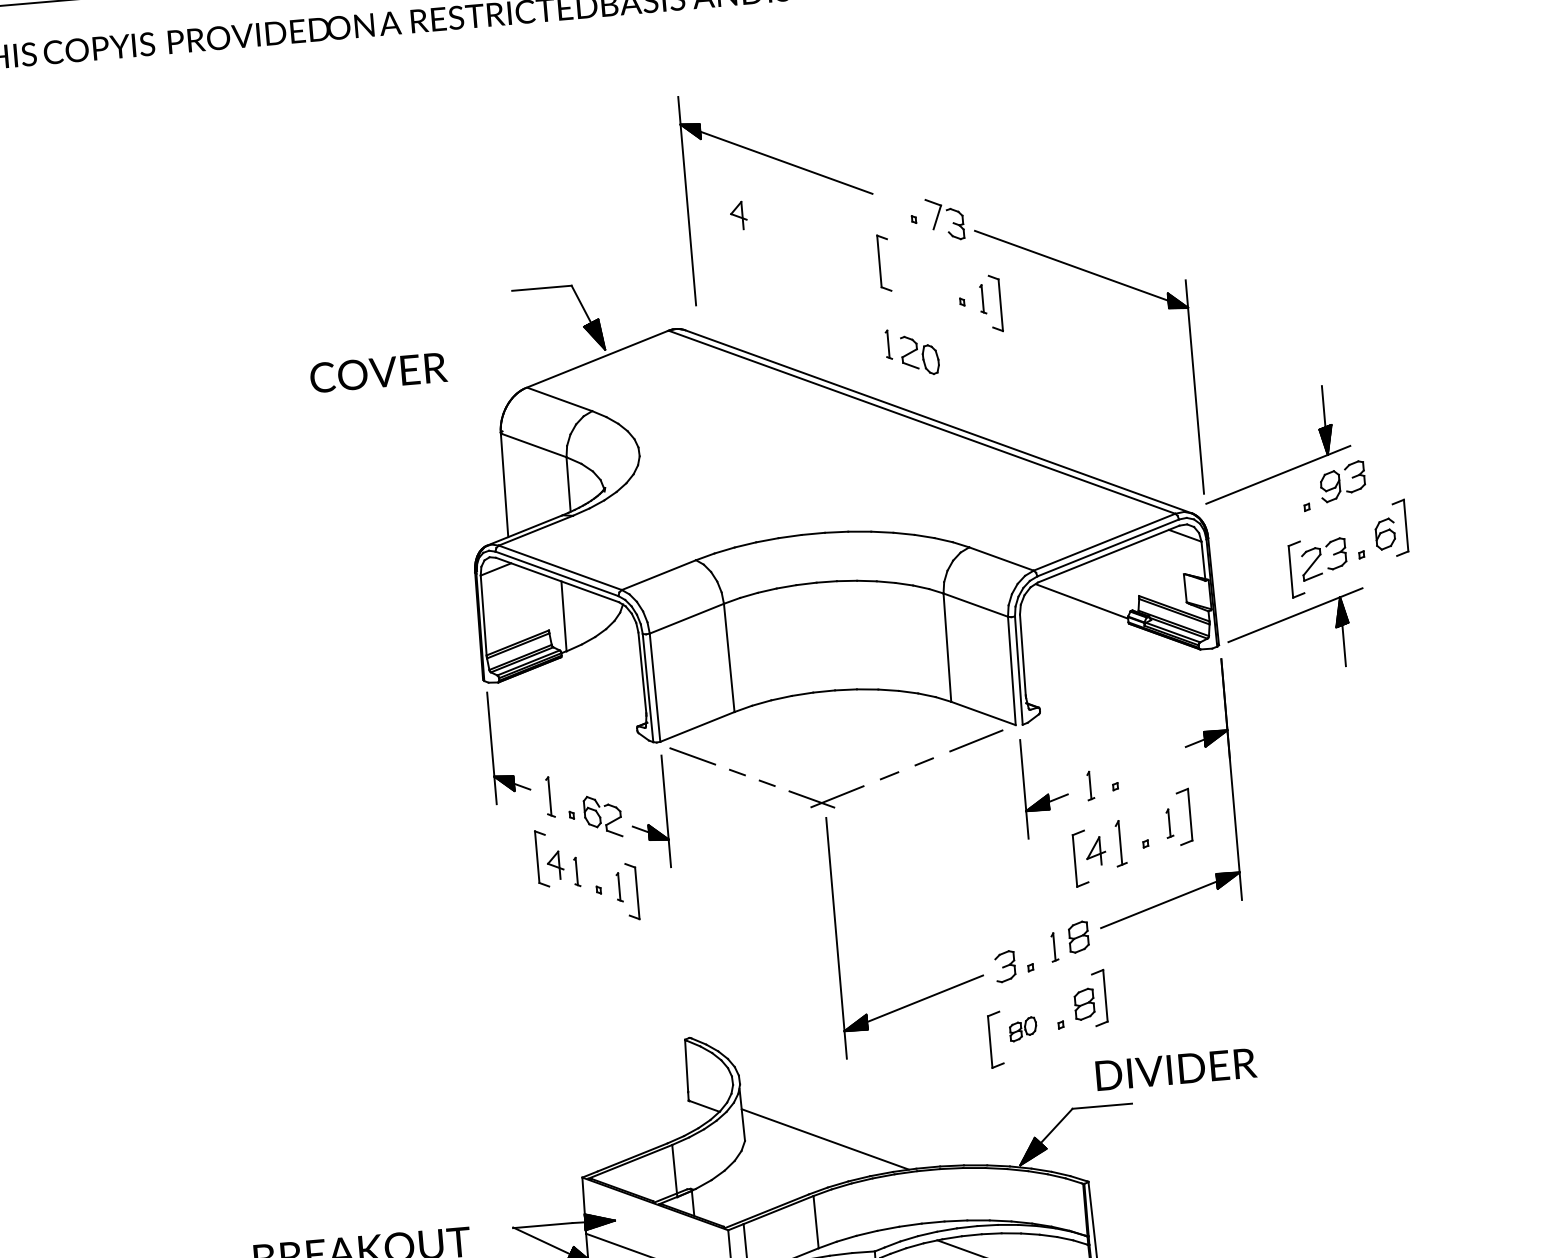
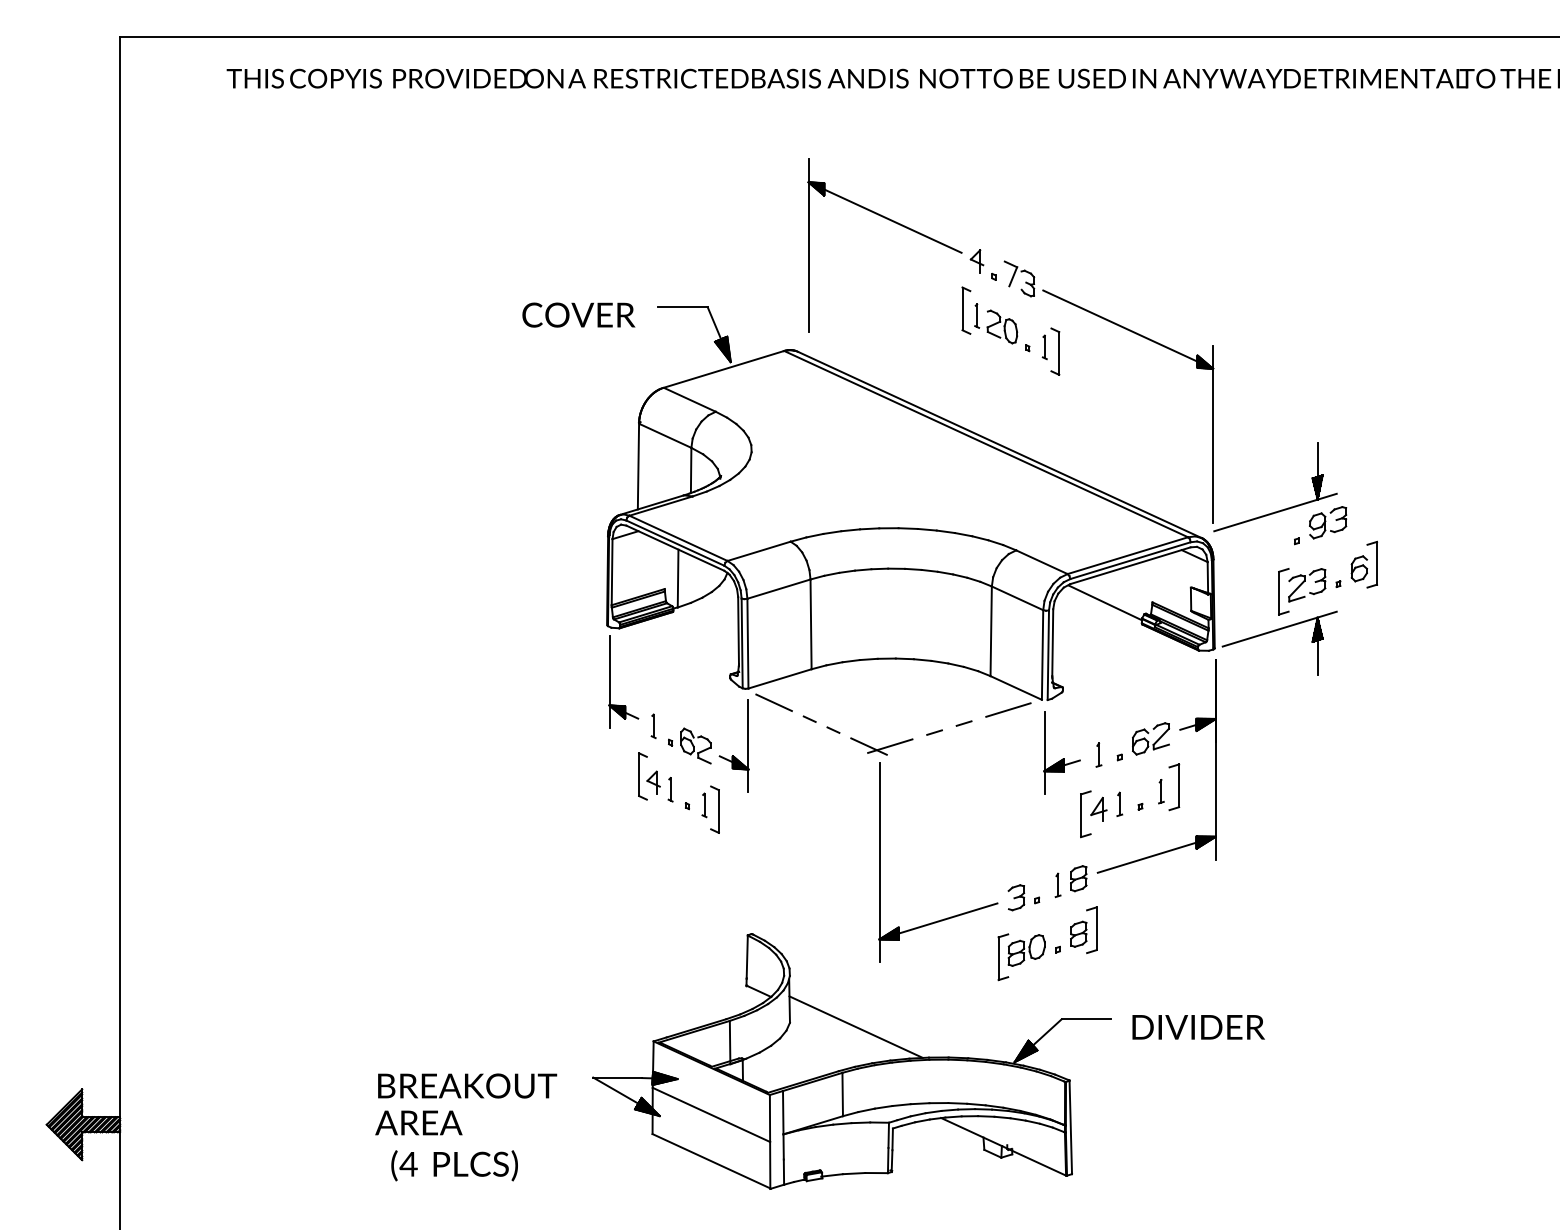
part: (738, 215) -> (976, 261), moved
part: (912, 351) -> (996, 323), moved
text: (378, 372) -> (578, 314), moved
part: (1150, 760) -> (1150, 738), added
part: (549, 797) -> (653, 726), size x0.71
part: (1120, 842) -> (1119, 803), size x0.62
part: (1023, 1029) -> (1026, 950), size x1.67
text: (1176, 1069) -> (1198, 1027), moved

